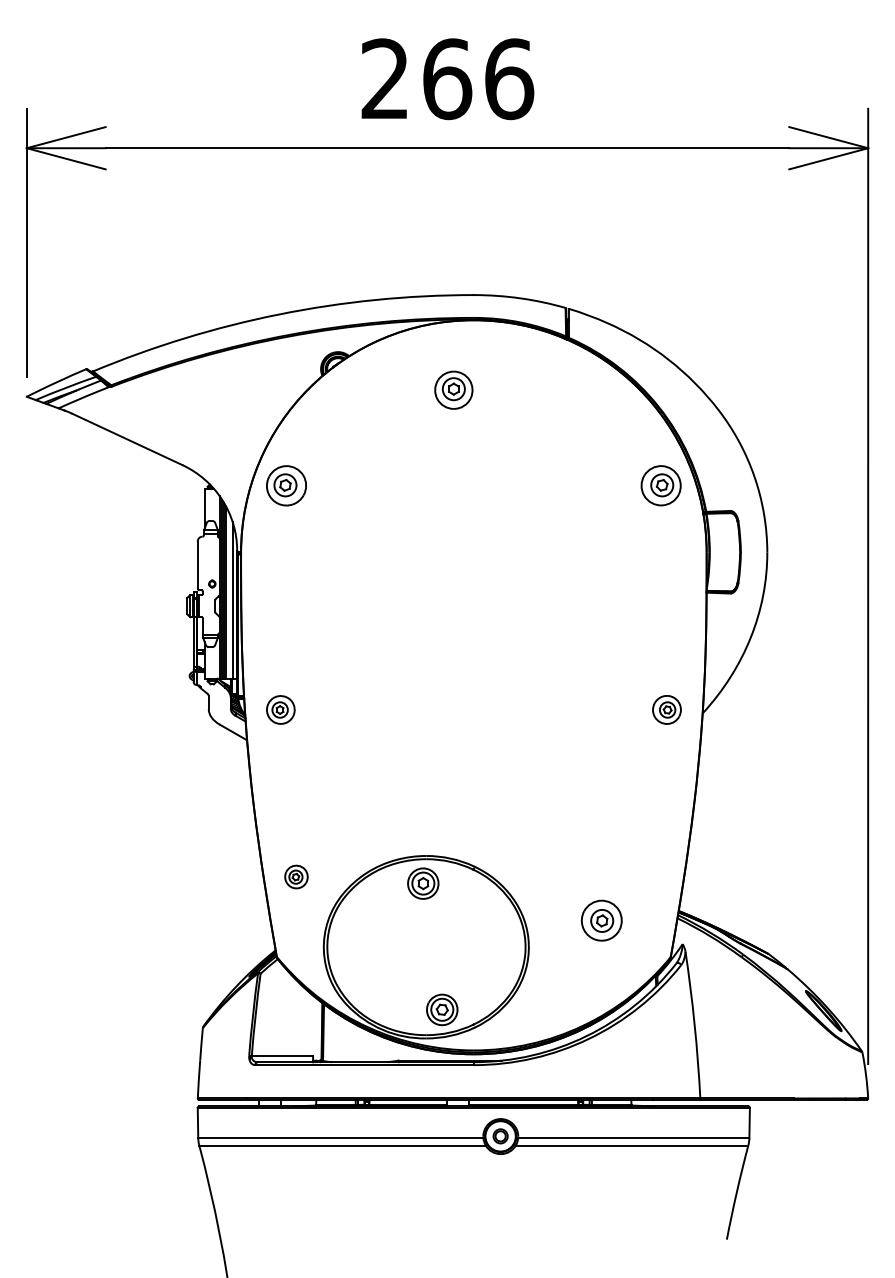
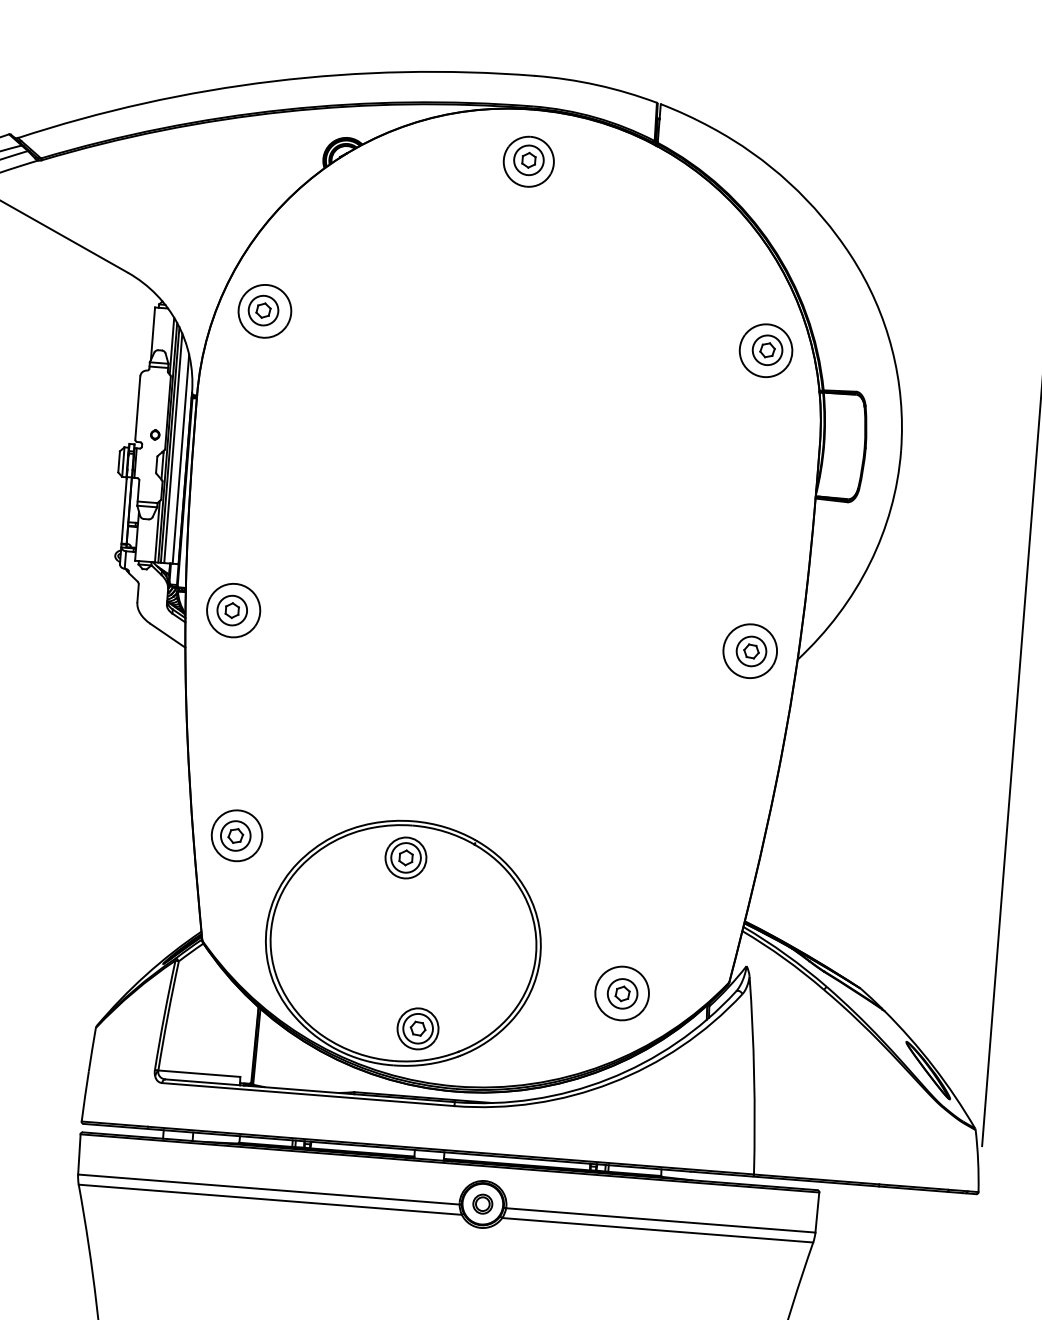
part: (453, 389) -> (528, 160), moved
part: (280, 709) -> (233, 609), size x1.43
part: (666, 709) -> (749, 650), size x1.43
part: (296, 876) -> (237, 835), size x1.67
part: (601, 920) -> (621, 993), moved

